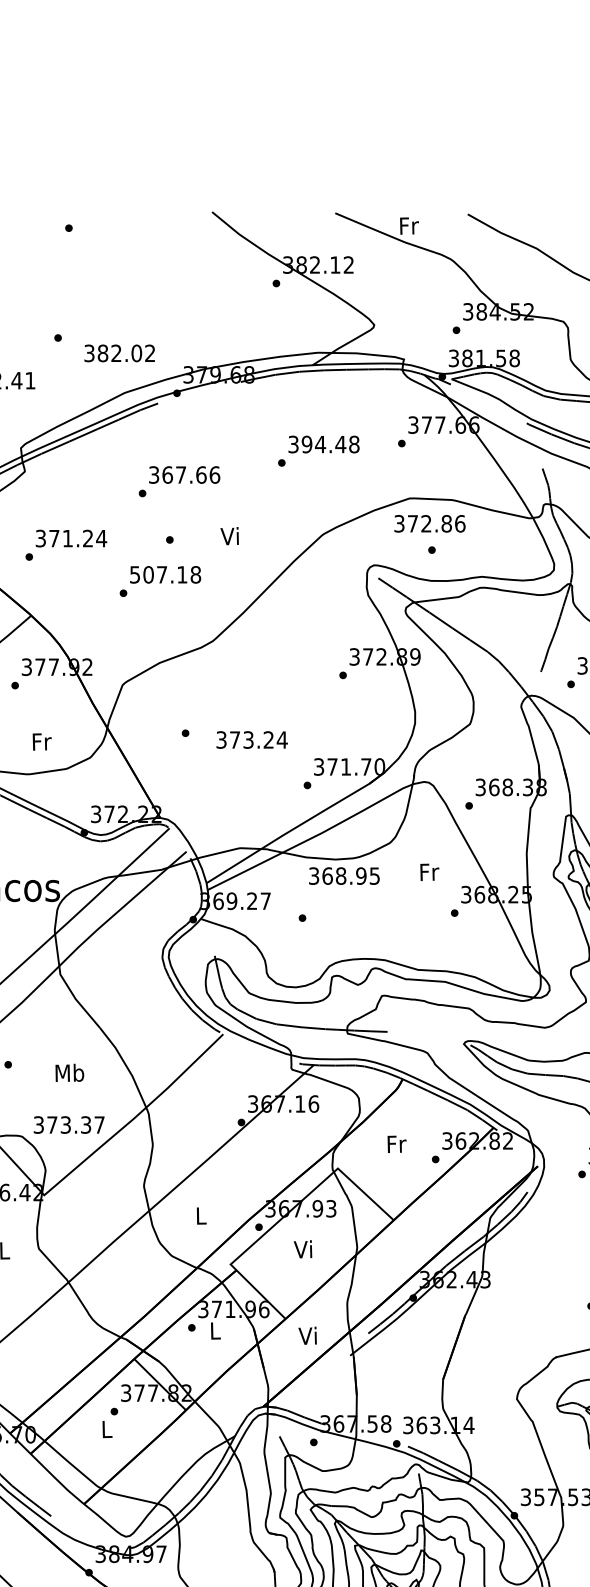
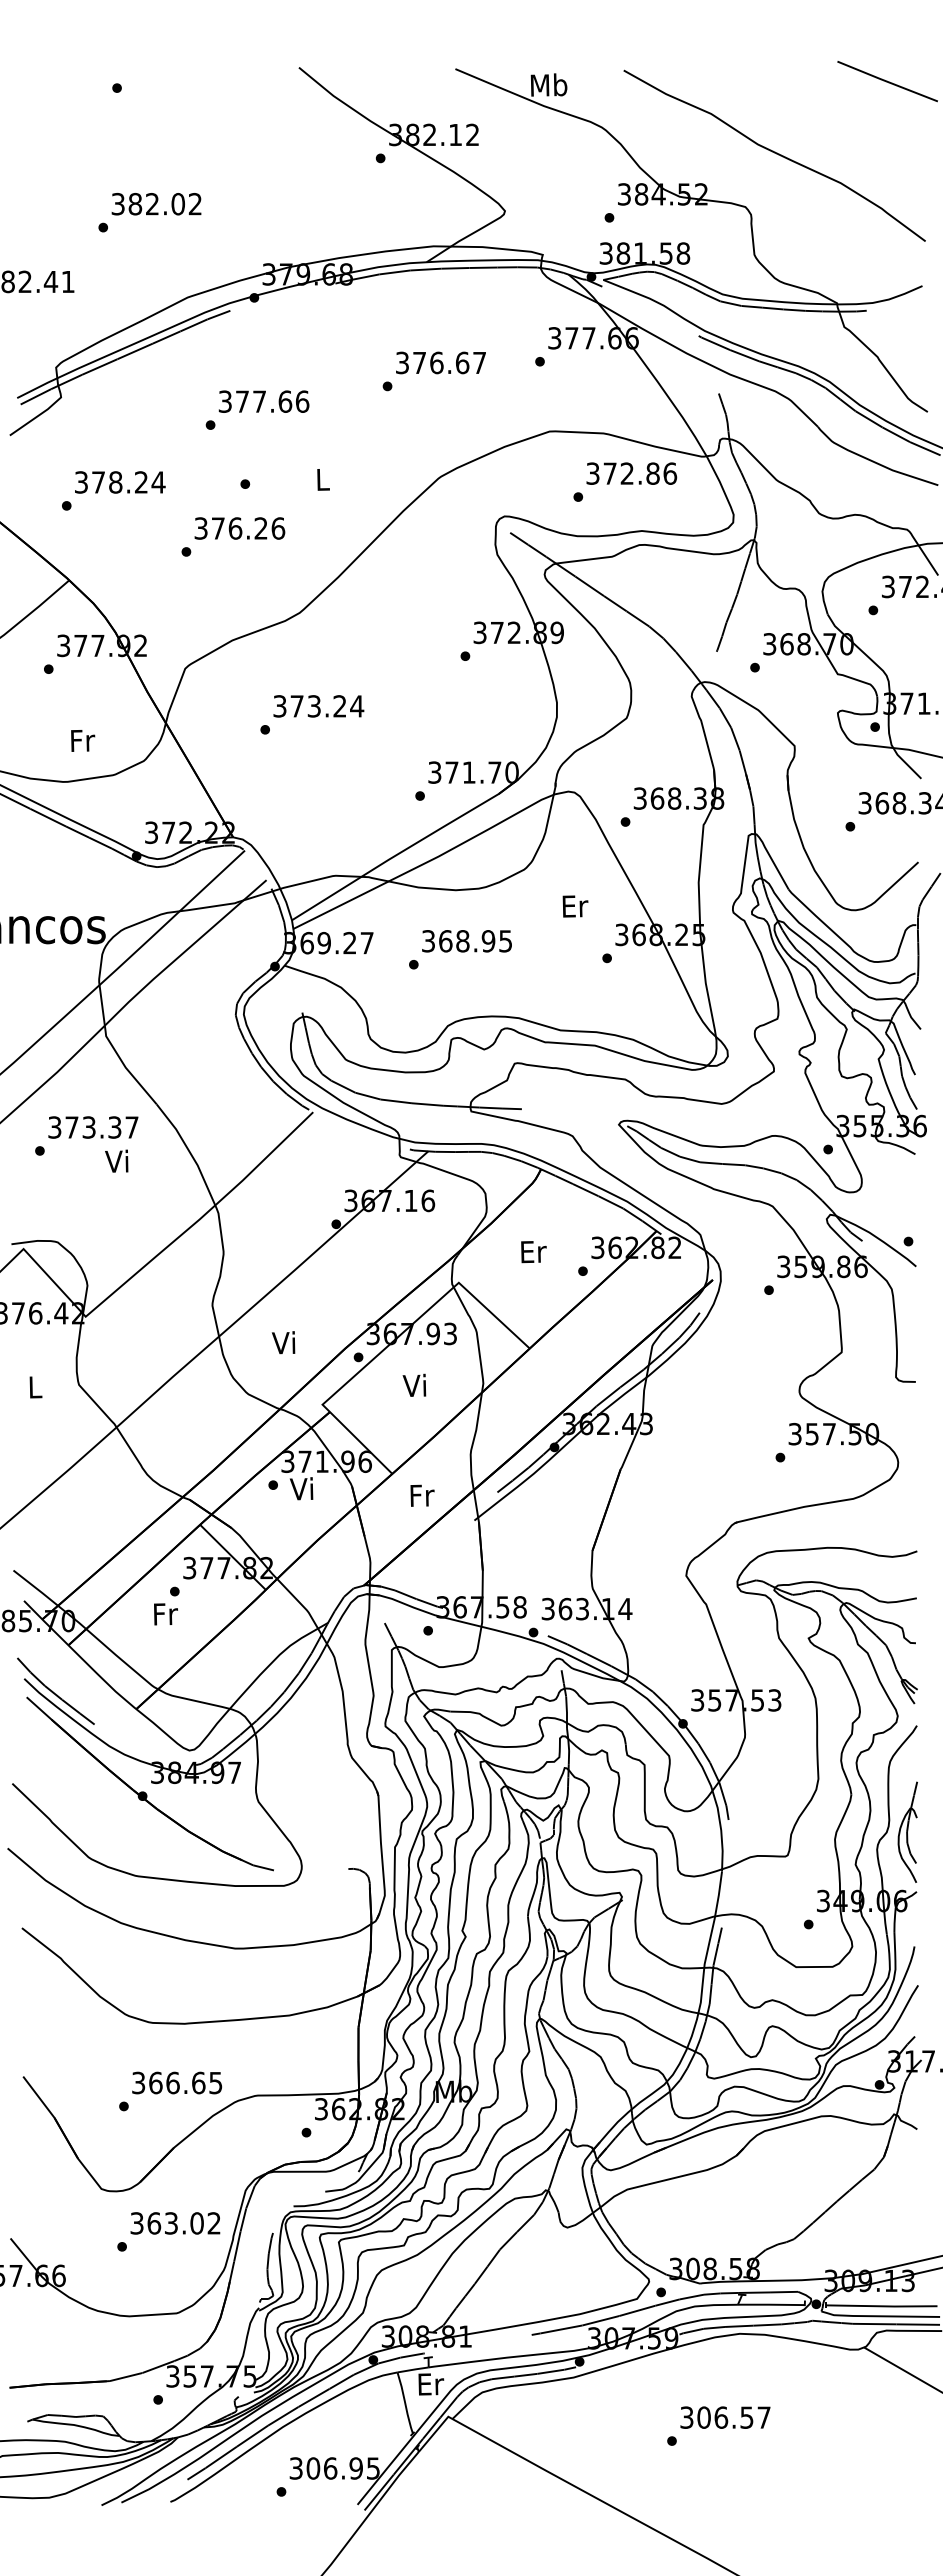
text: (408, 225) -> (548, 84), Fr -> Mb
text: (119, 353) -> (156, 204), moved
text: (330, 444) -> (449, 362), 394.48 -> 376.67
text: (167, 474) -> (242, 401), 367.66 -> 377.66
text: (429, 523) -> (631, 473), moved
text: (229, 535) -> (320, 478), Vi -> L
text: (67, 538) -> (115, 482), 371.24 -> 378.24
text: (166, 574) -> (240, 528), 507.18 -> 376.26
text: (251, 740) -> (318, 706), moved
text: (429, 872) -> (575, 906), Fr -> Er
text: (343, 876) -> (466, 941), moved
text: (70, 1072) -> (118, 1160), Mb -> Vi
text: (69, 1125) -> (93, 1127), moved
text: (396, 1143) -> (533, 1251), Fr -> Er
text: (199, 1215) -> (283, 1342), L -> Vi
text: (214, 1330) -> (301, 1488), L -> Vi
text: (308, 1335) -> (421, 1494), Vi -> Fr
text: (107, 1429) -> (166, 1614), L -> Fr

